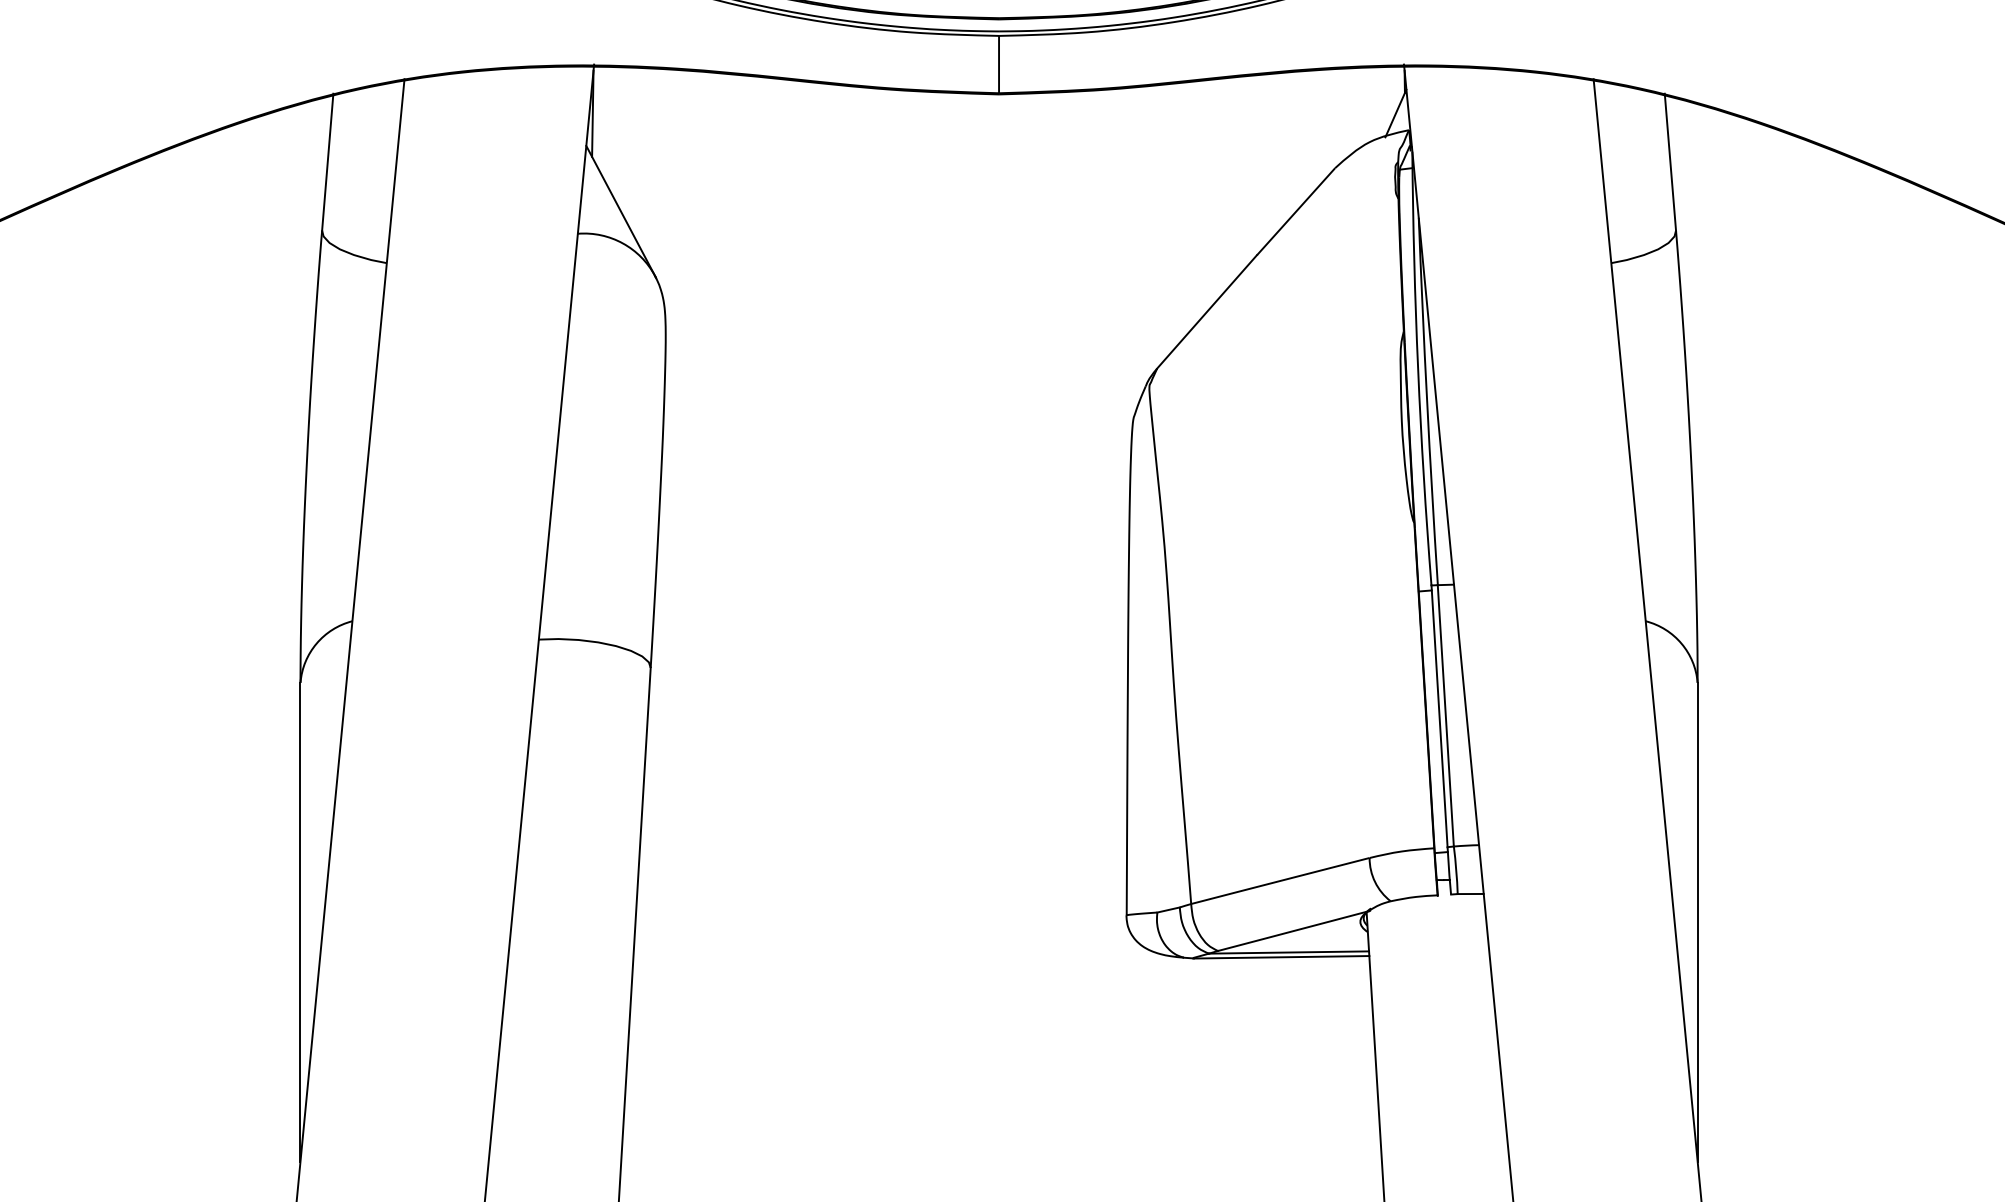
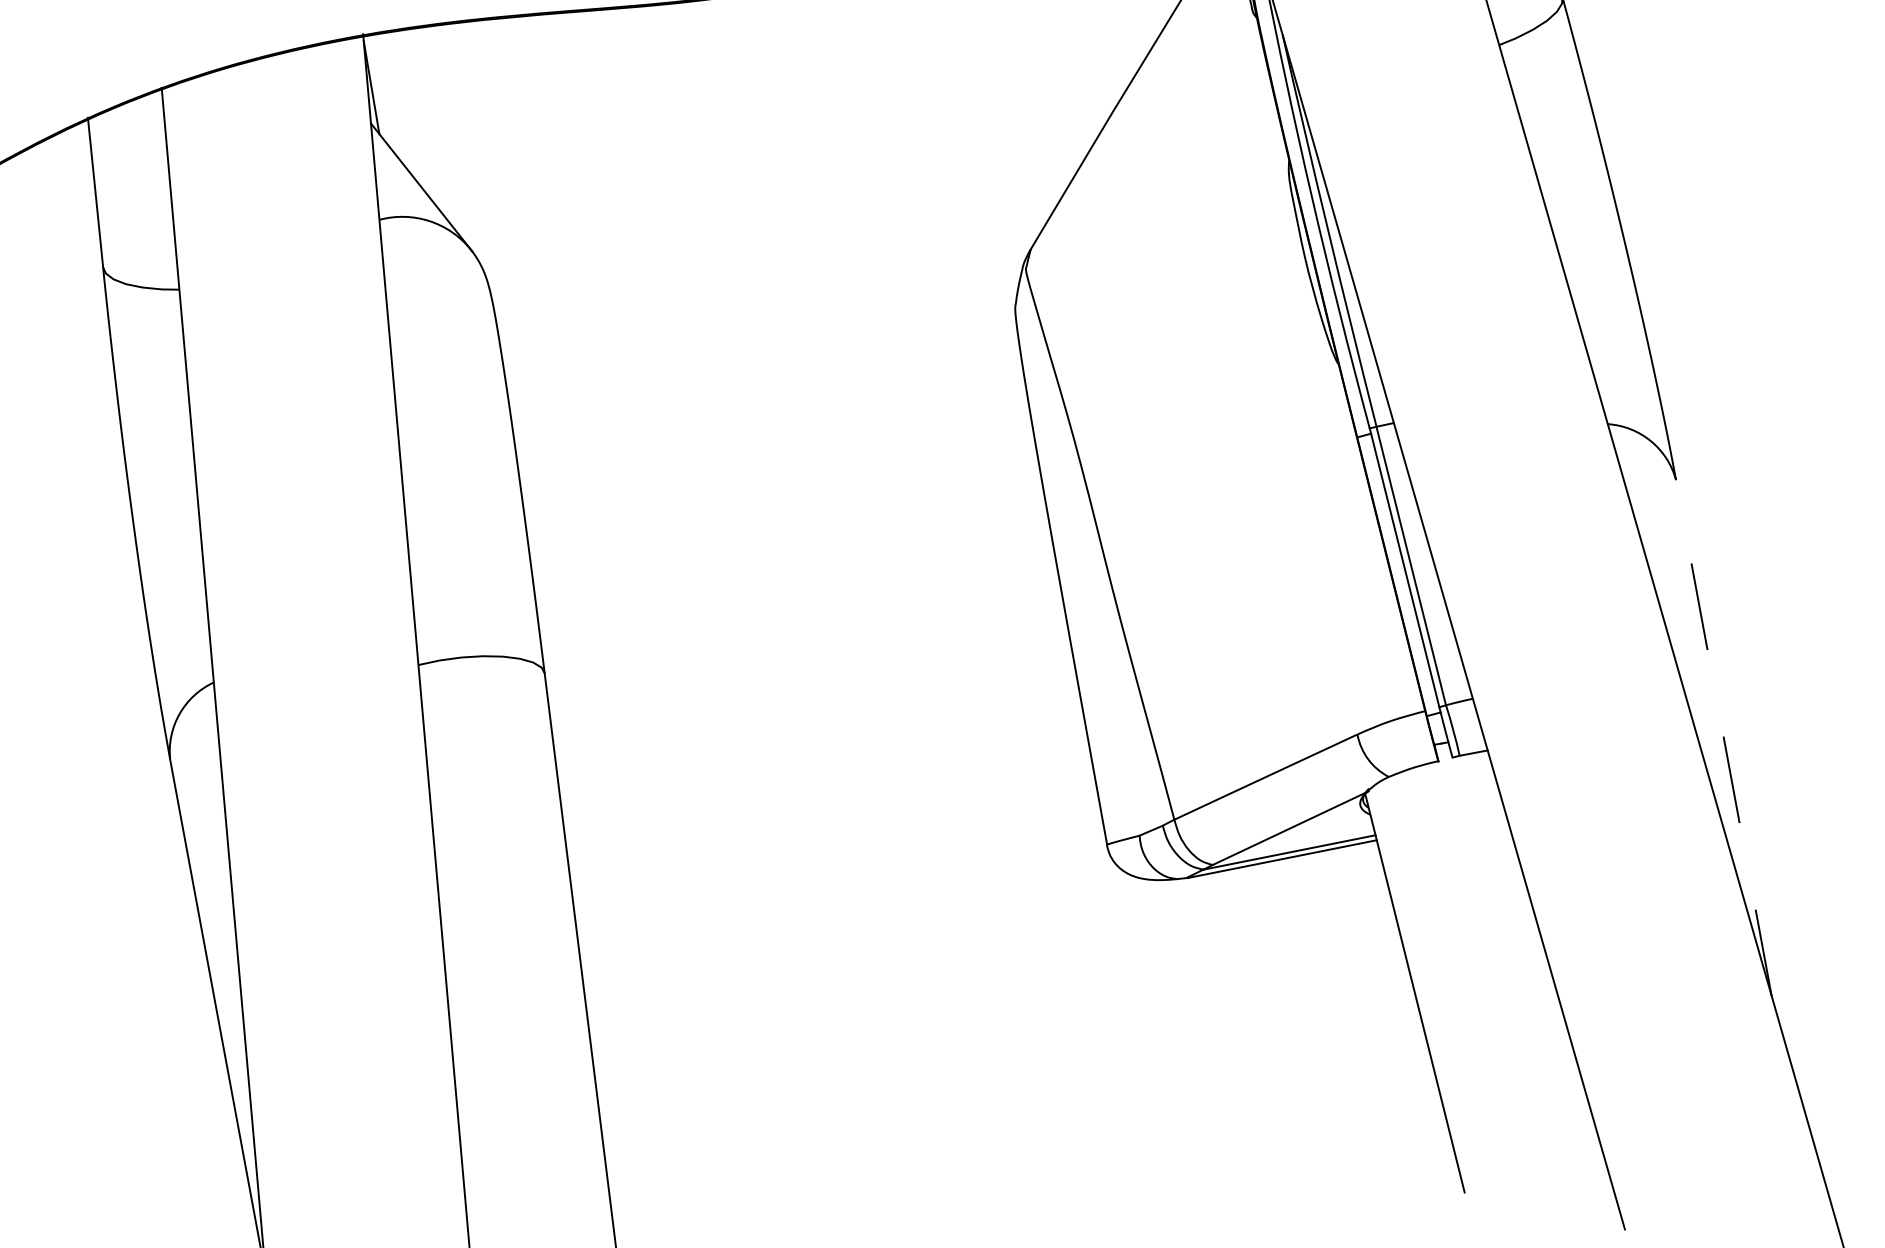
line: (1697, 921) -> (1723, 737), solid -> dashed

